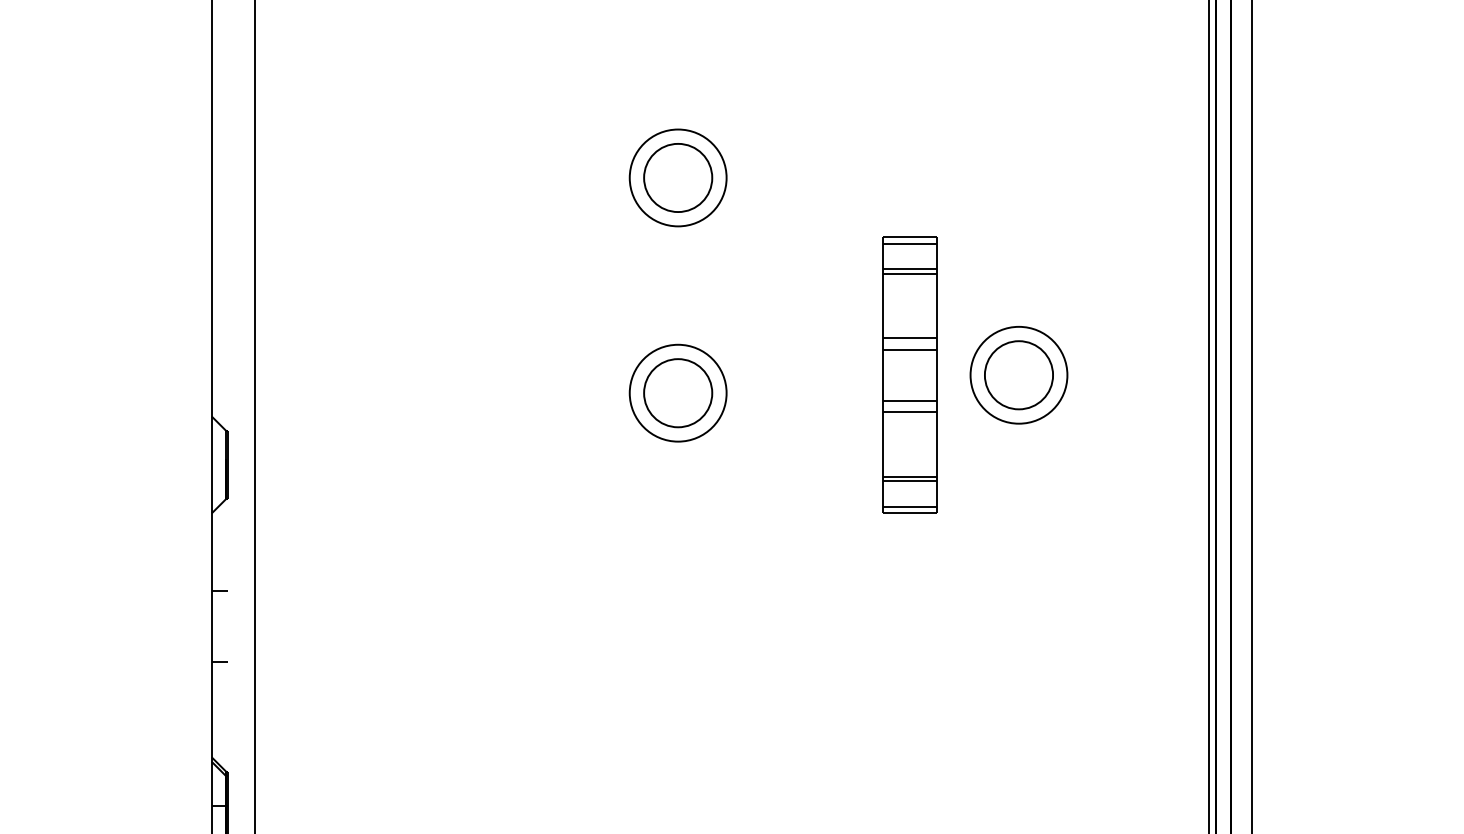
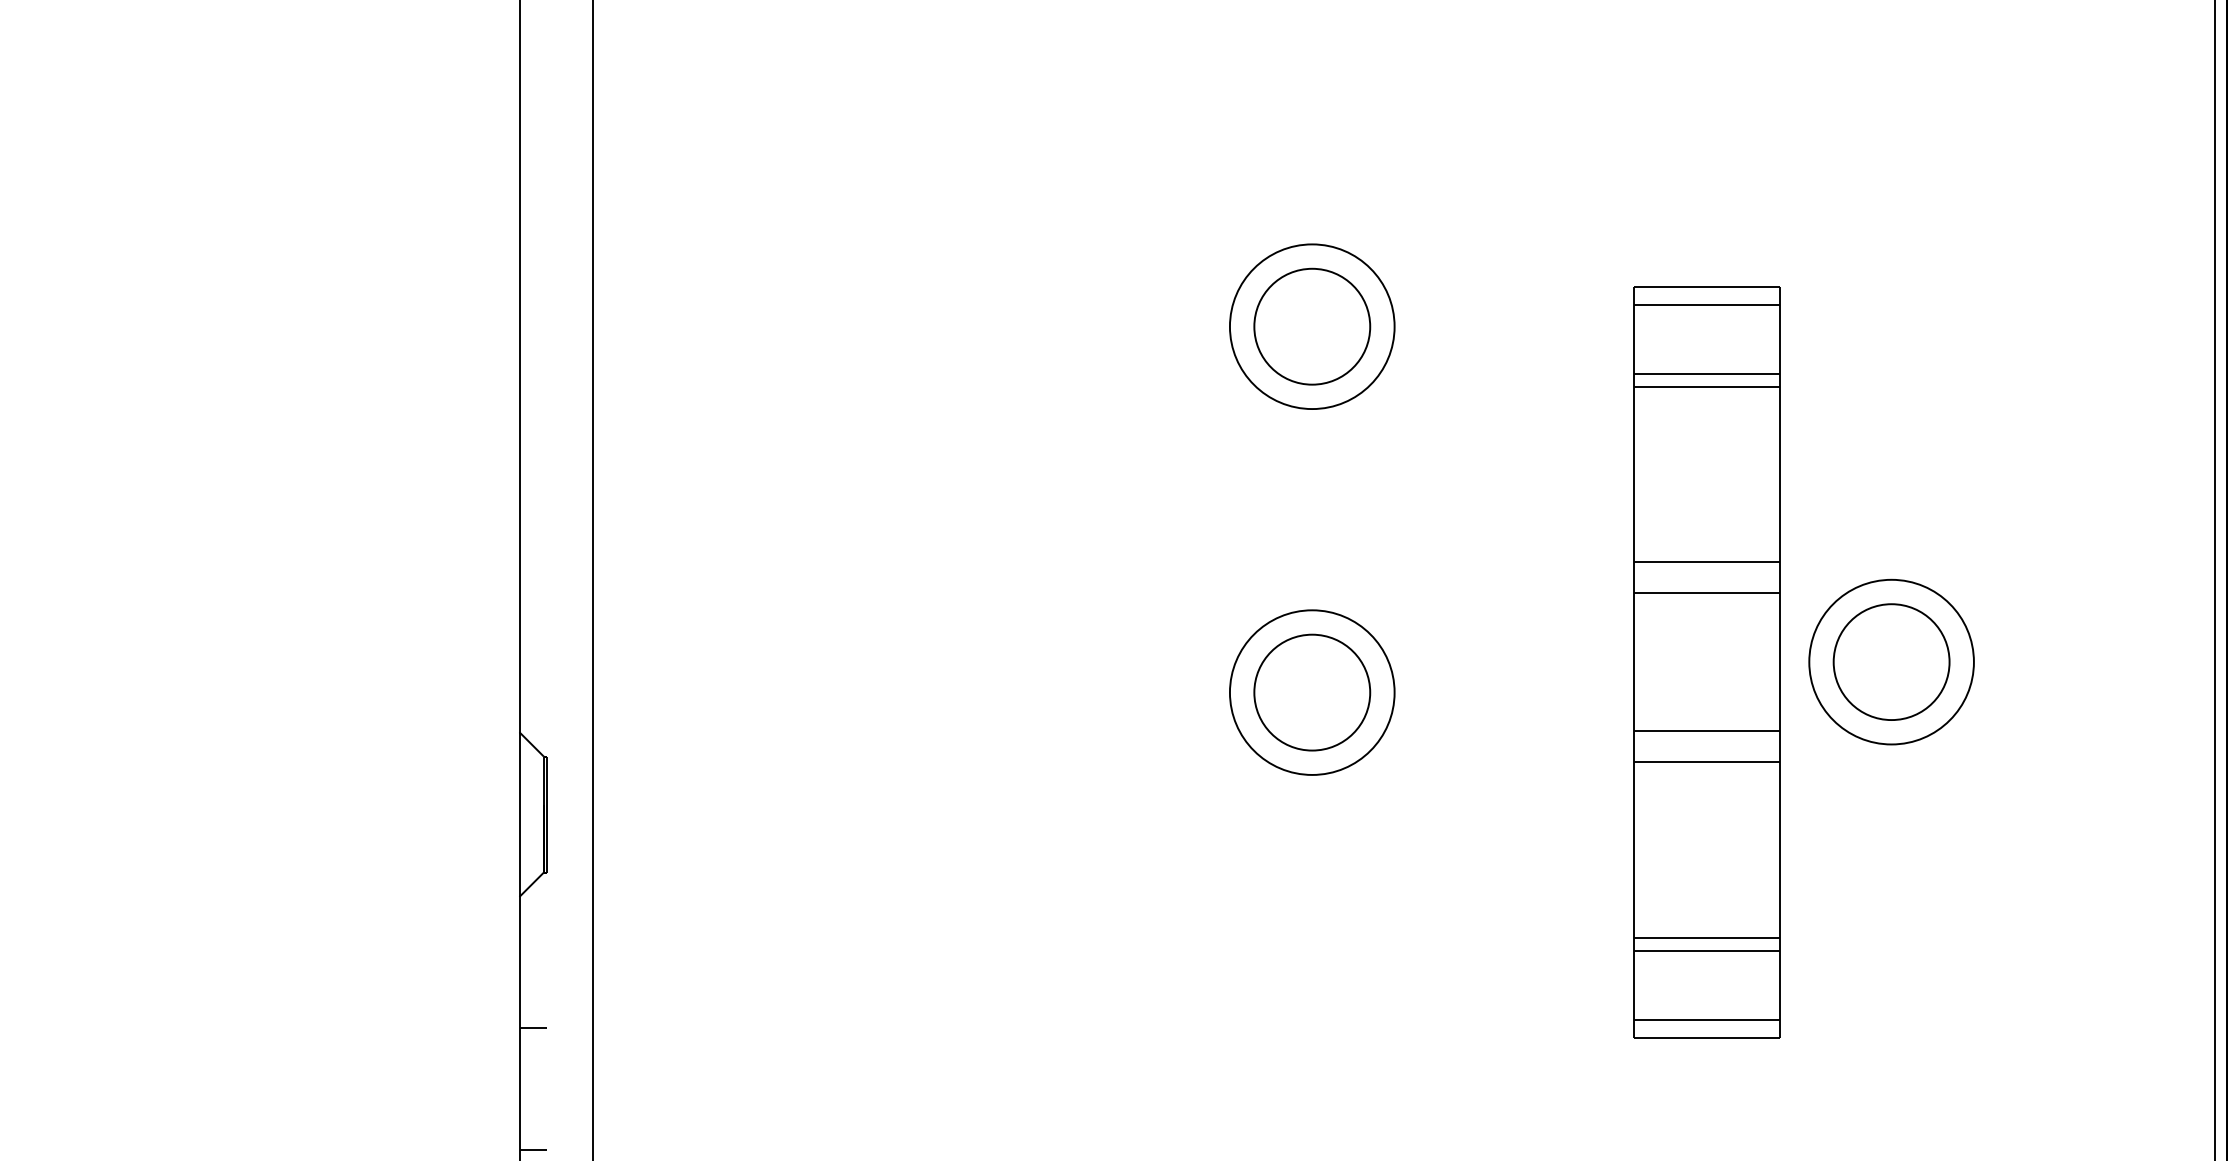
part: (909, 374) -> (1705, 660), size x1.6

